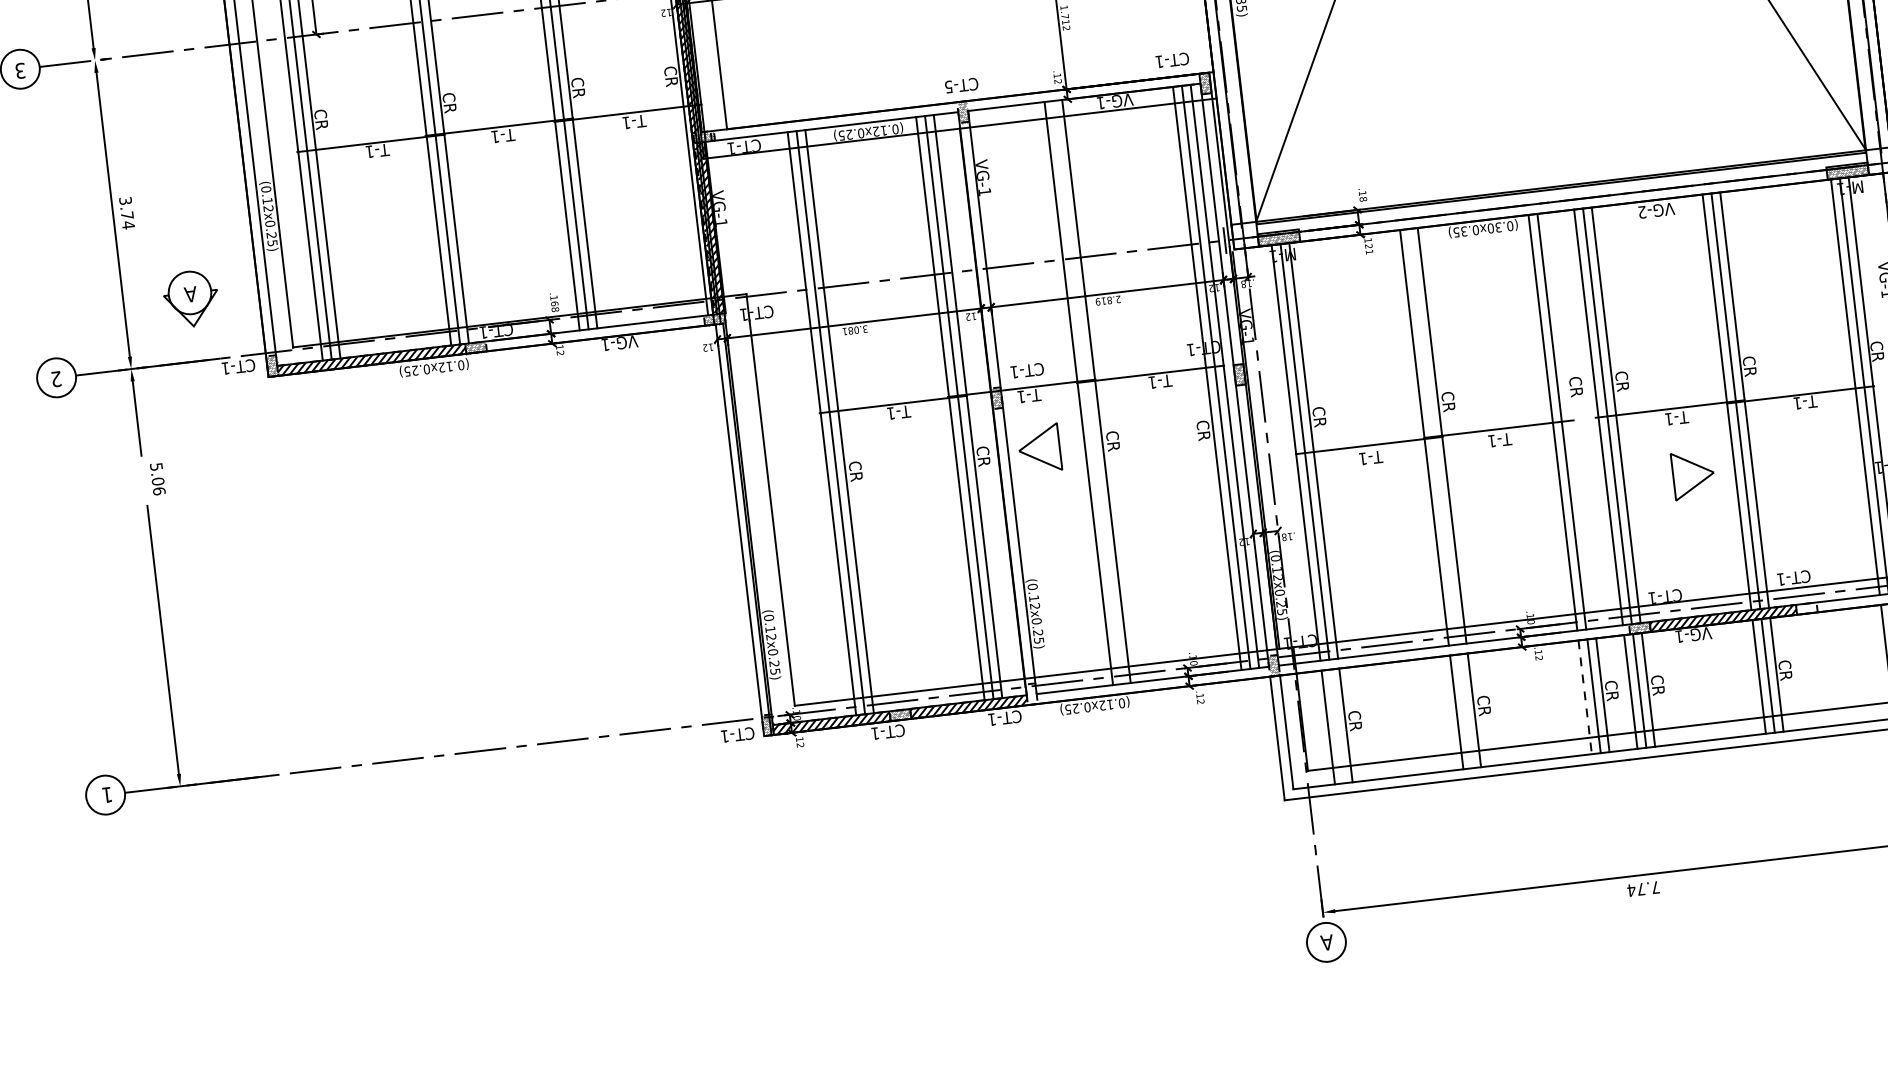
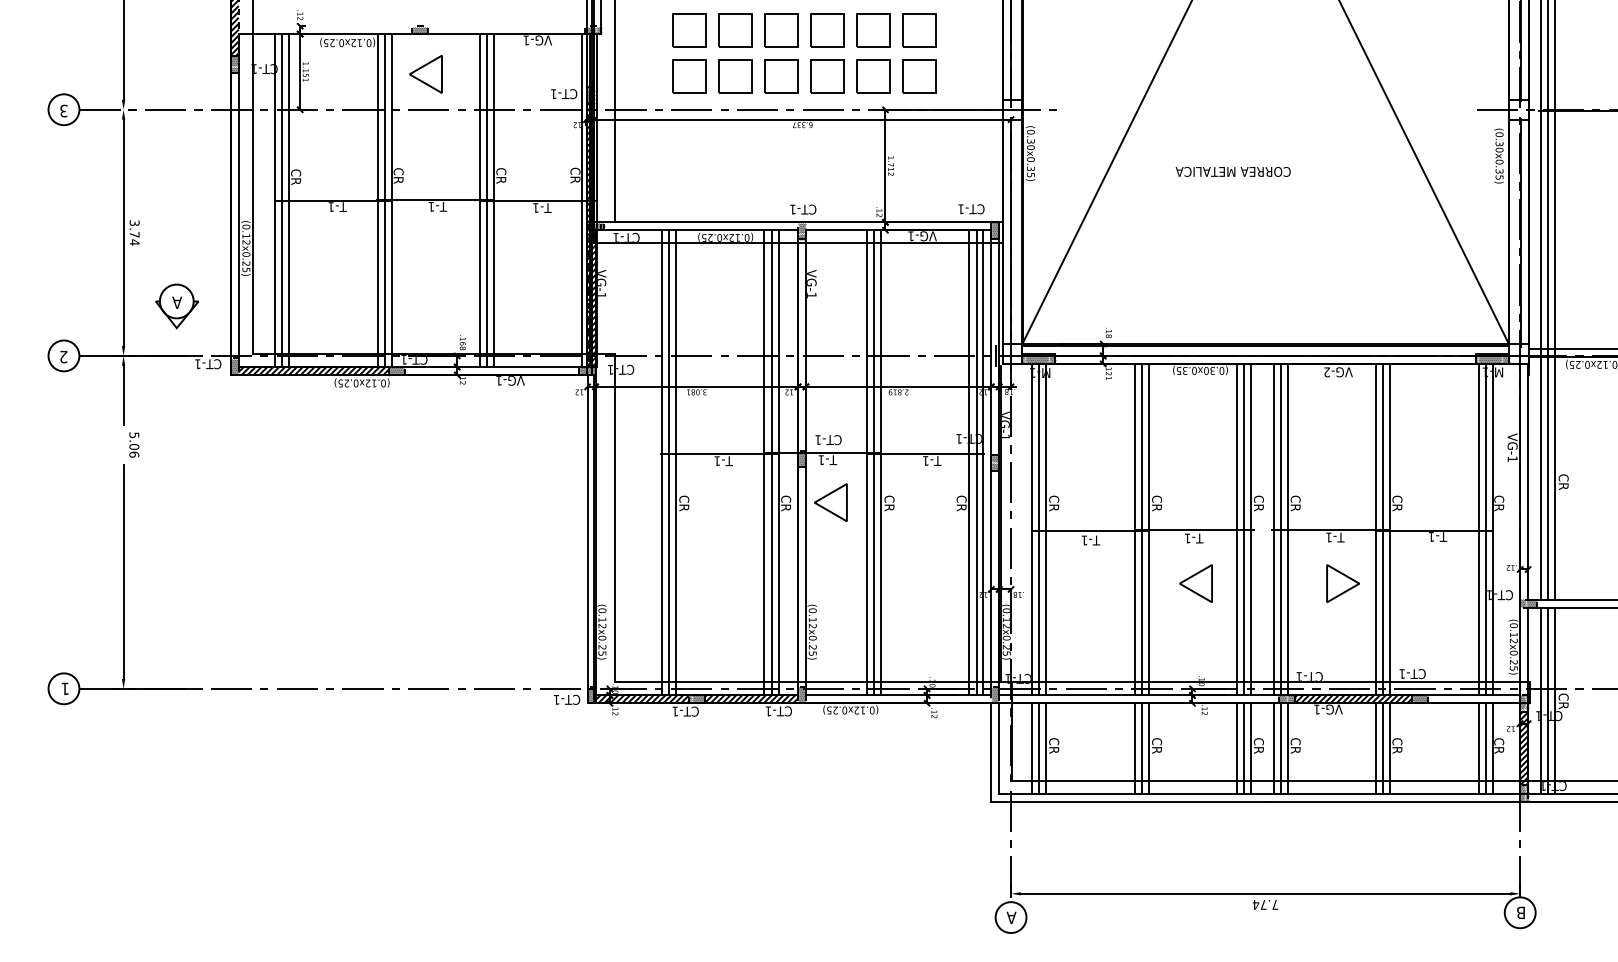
text: (948, 87) -> (792, 209), CT-5 -> CT-1
line: (1088, 392) -> (874, 462), added
line: (1570, 420) -> (1251, 529), added
line: (1432, 436) -> (1141, 529), added
part: (1508, 496) -> (1195, 583), added
hatch: (1806, 607) -> (1419, 698), added
hatch: (1030, 693) -> (801, 694), added
line: (1585, 698) -> (1237, 749), dashed -> solid
line: (1465, 711) -> (1141, 748), added
line: (1337, 726) -> (1039, 748), added

